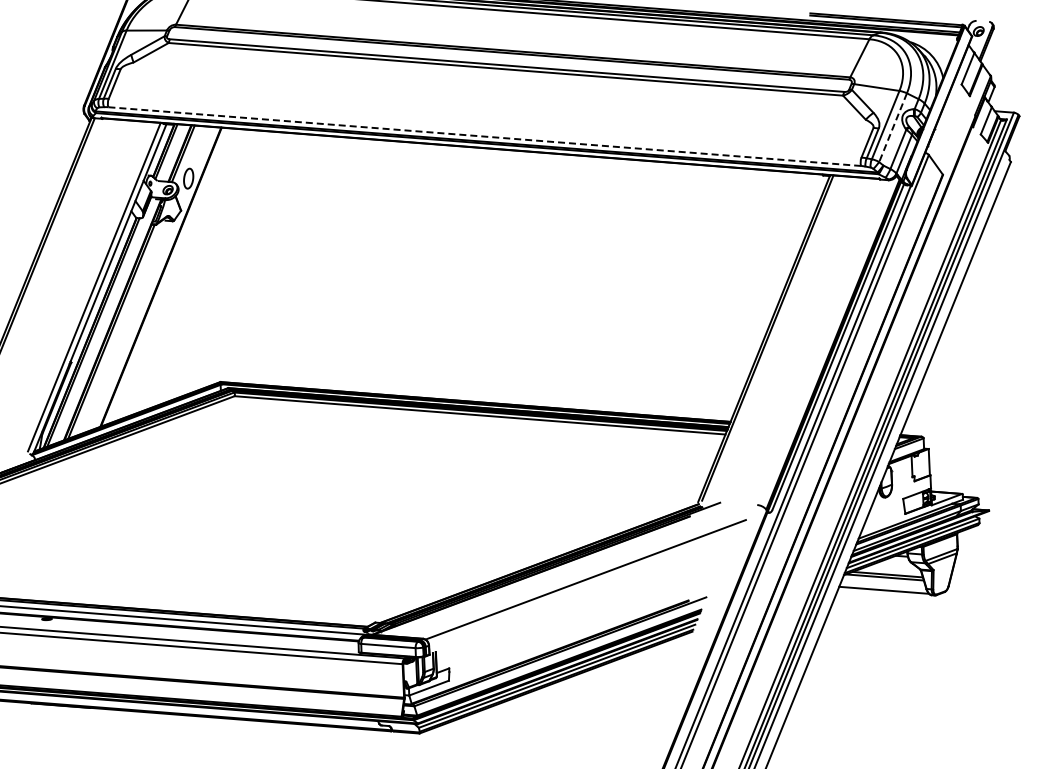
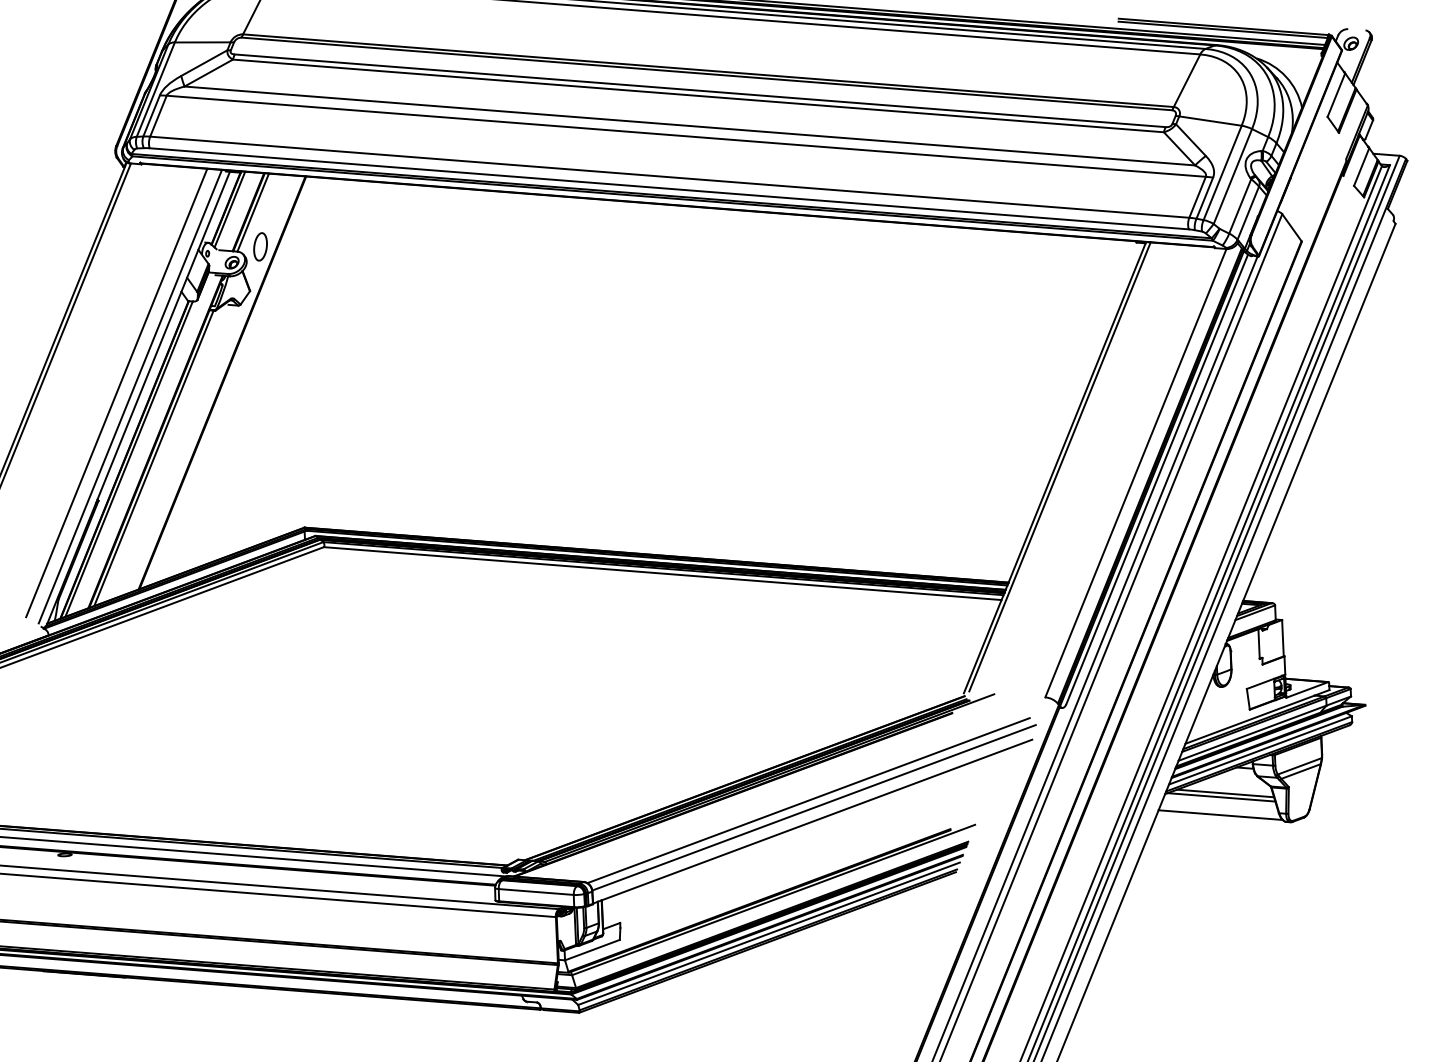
line: (499, 90) -> (689, 125), added
line: (496, 98) -> (685, 136), added
line: (484, 127) -> (668, 176), added
line: (892, 128) -> (1232, 177), dashed -> solid
line: (484, 136) -> (668, 188), dashed -> solid
line: (84, 284) -> (116, 392), added
line: (822, 342) -> (1135, 473), added
line: (589, 584) -> (813, 807), added
line: (588, 594) -> (812, 820), added

